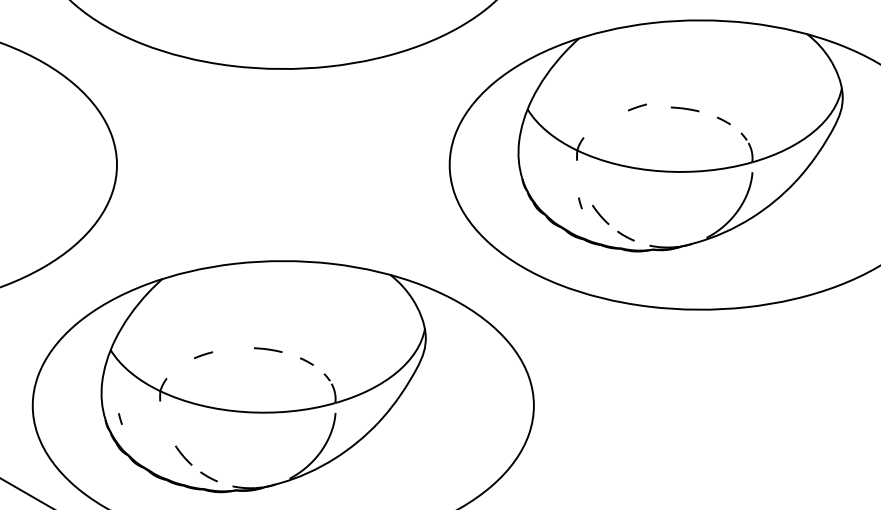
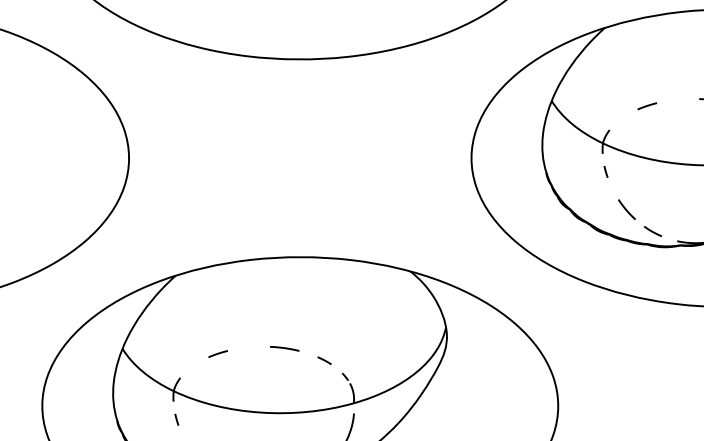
line: (637, 107) -> (647, 106), moved
curve: (580, 203) -> (606, 172), moved
curve: (120, 418) -> (176, 419), moved

